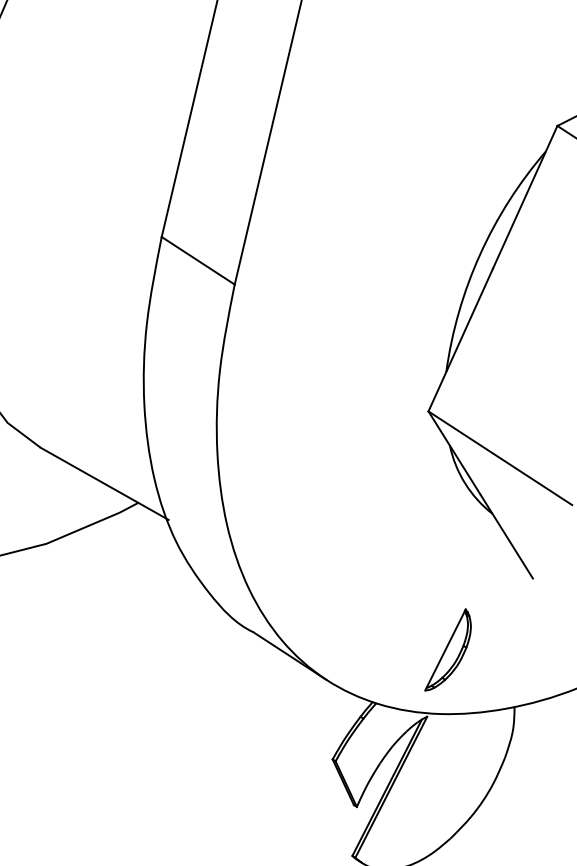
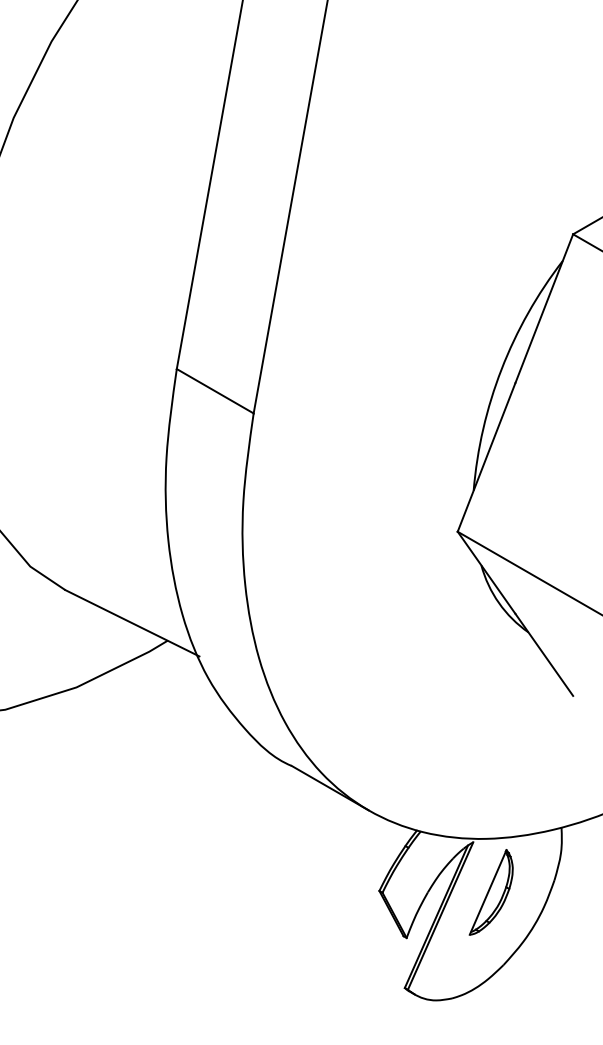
part: (447, 650) -> (490, 892), moved

